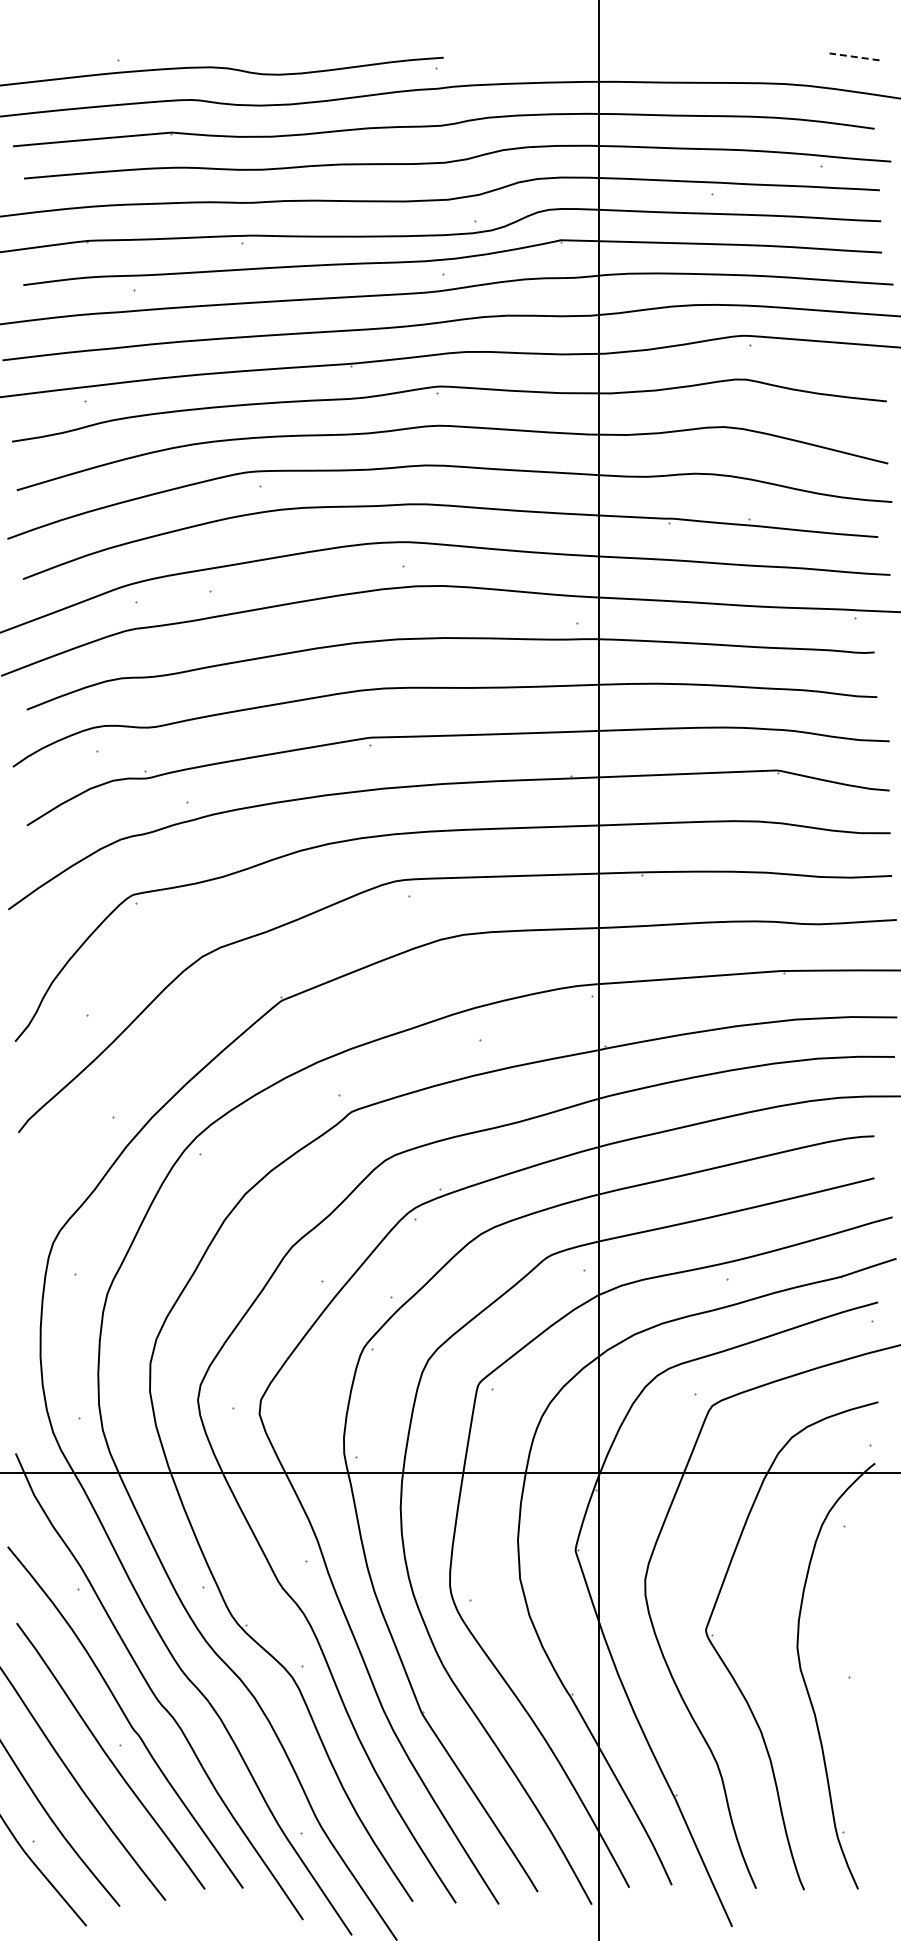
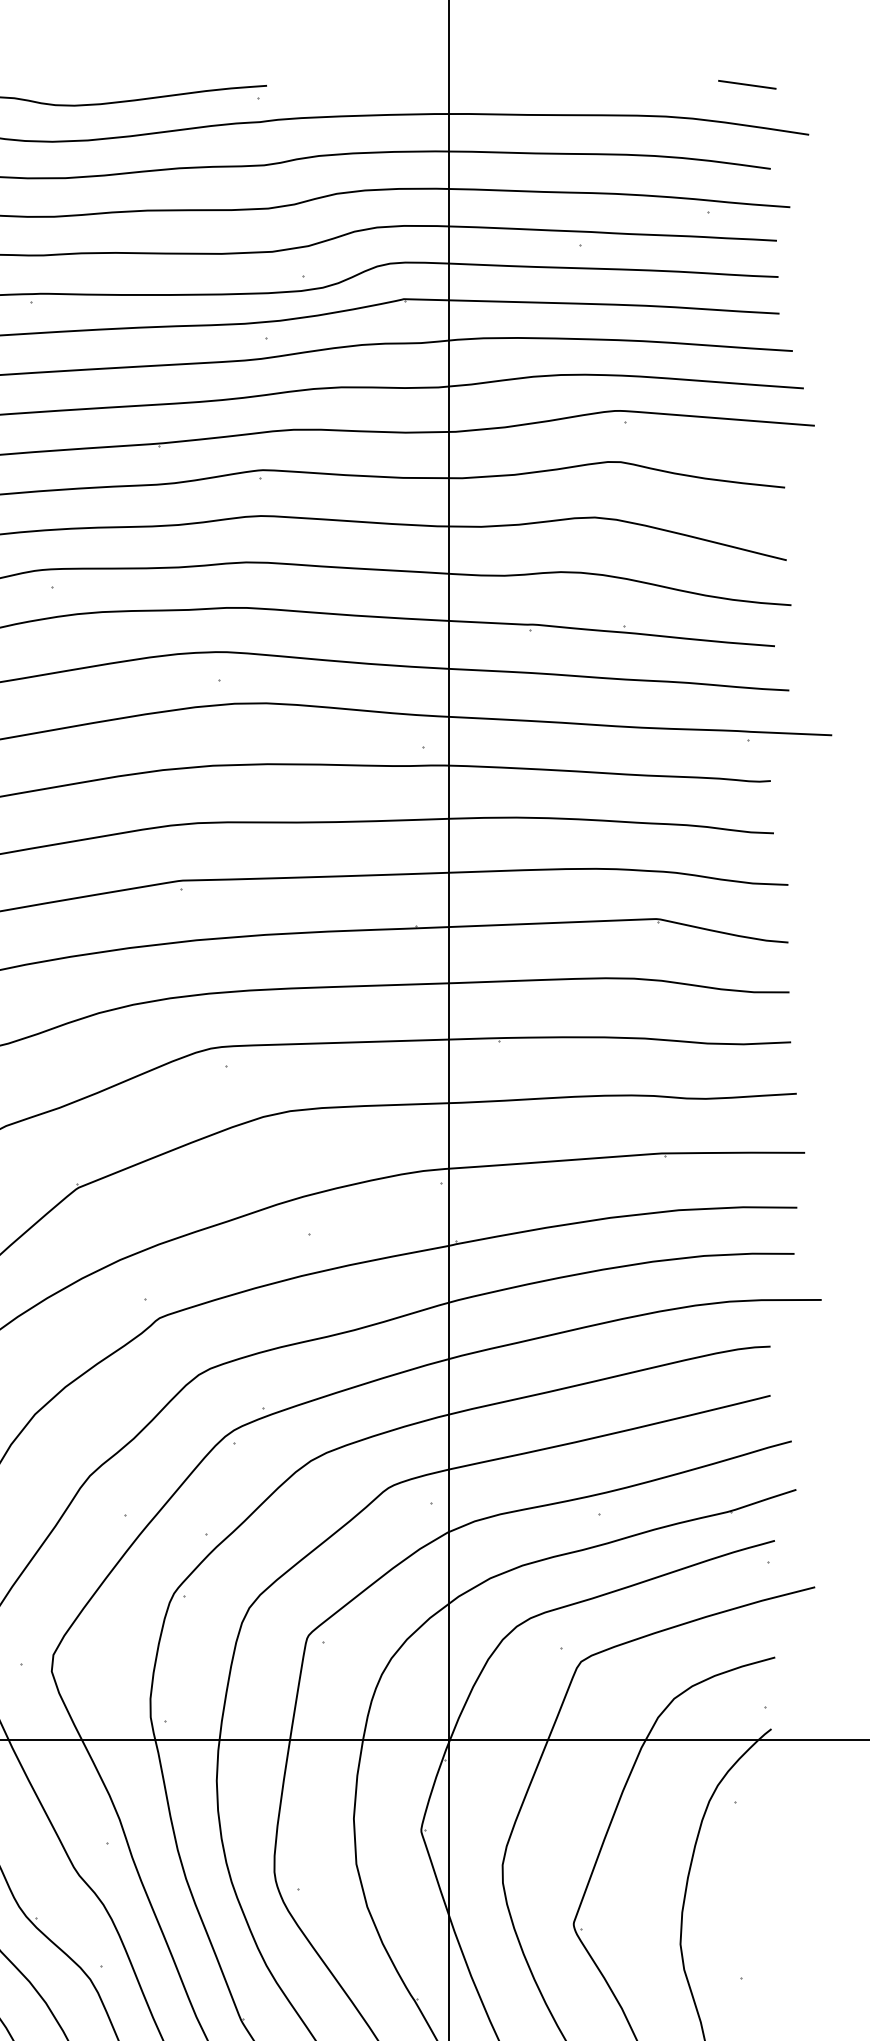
line: (854, 56) -> (747, 84), dashed -> solid

